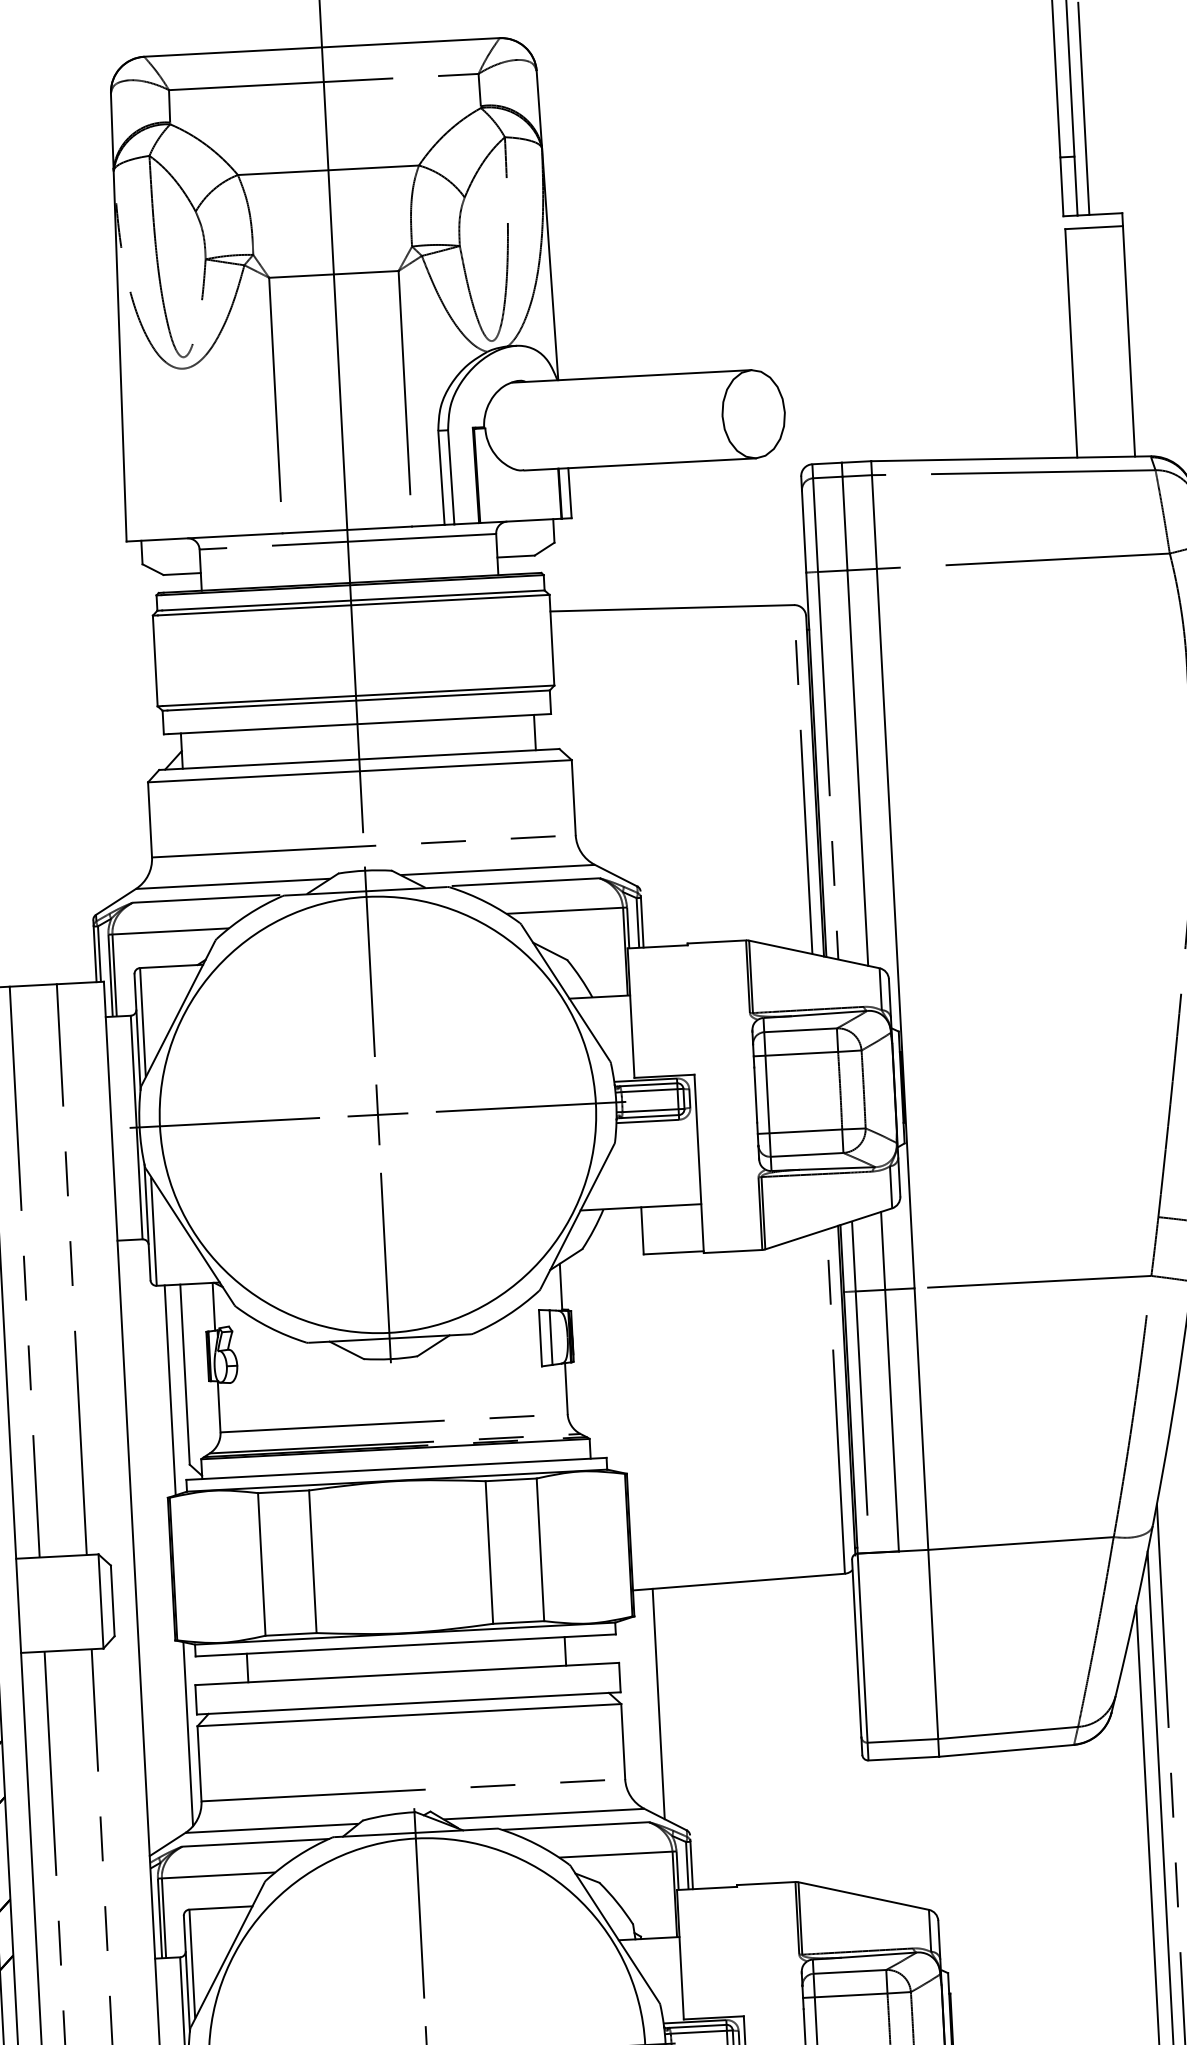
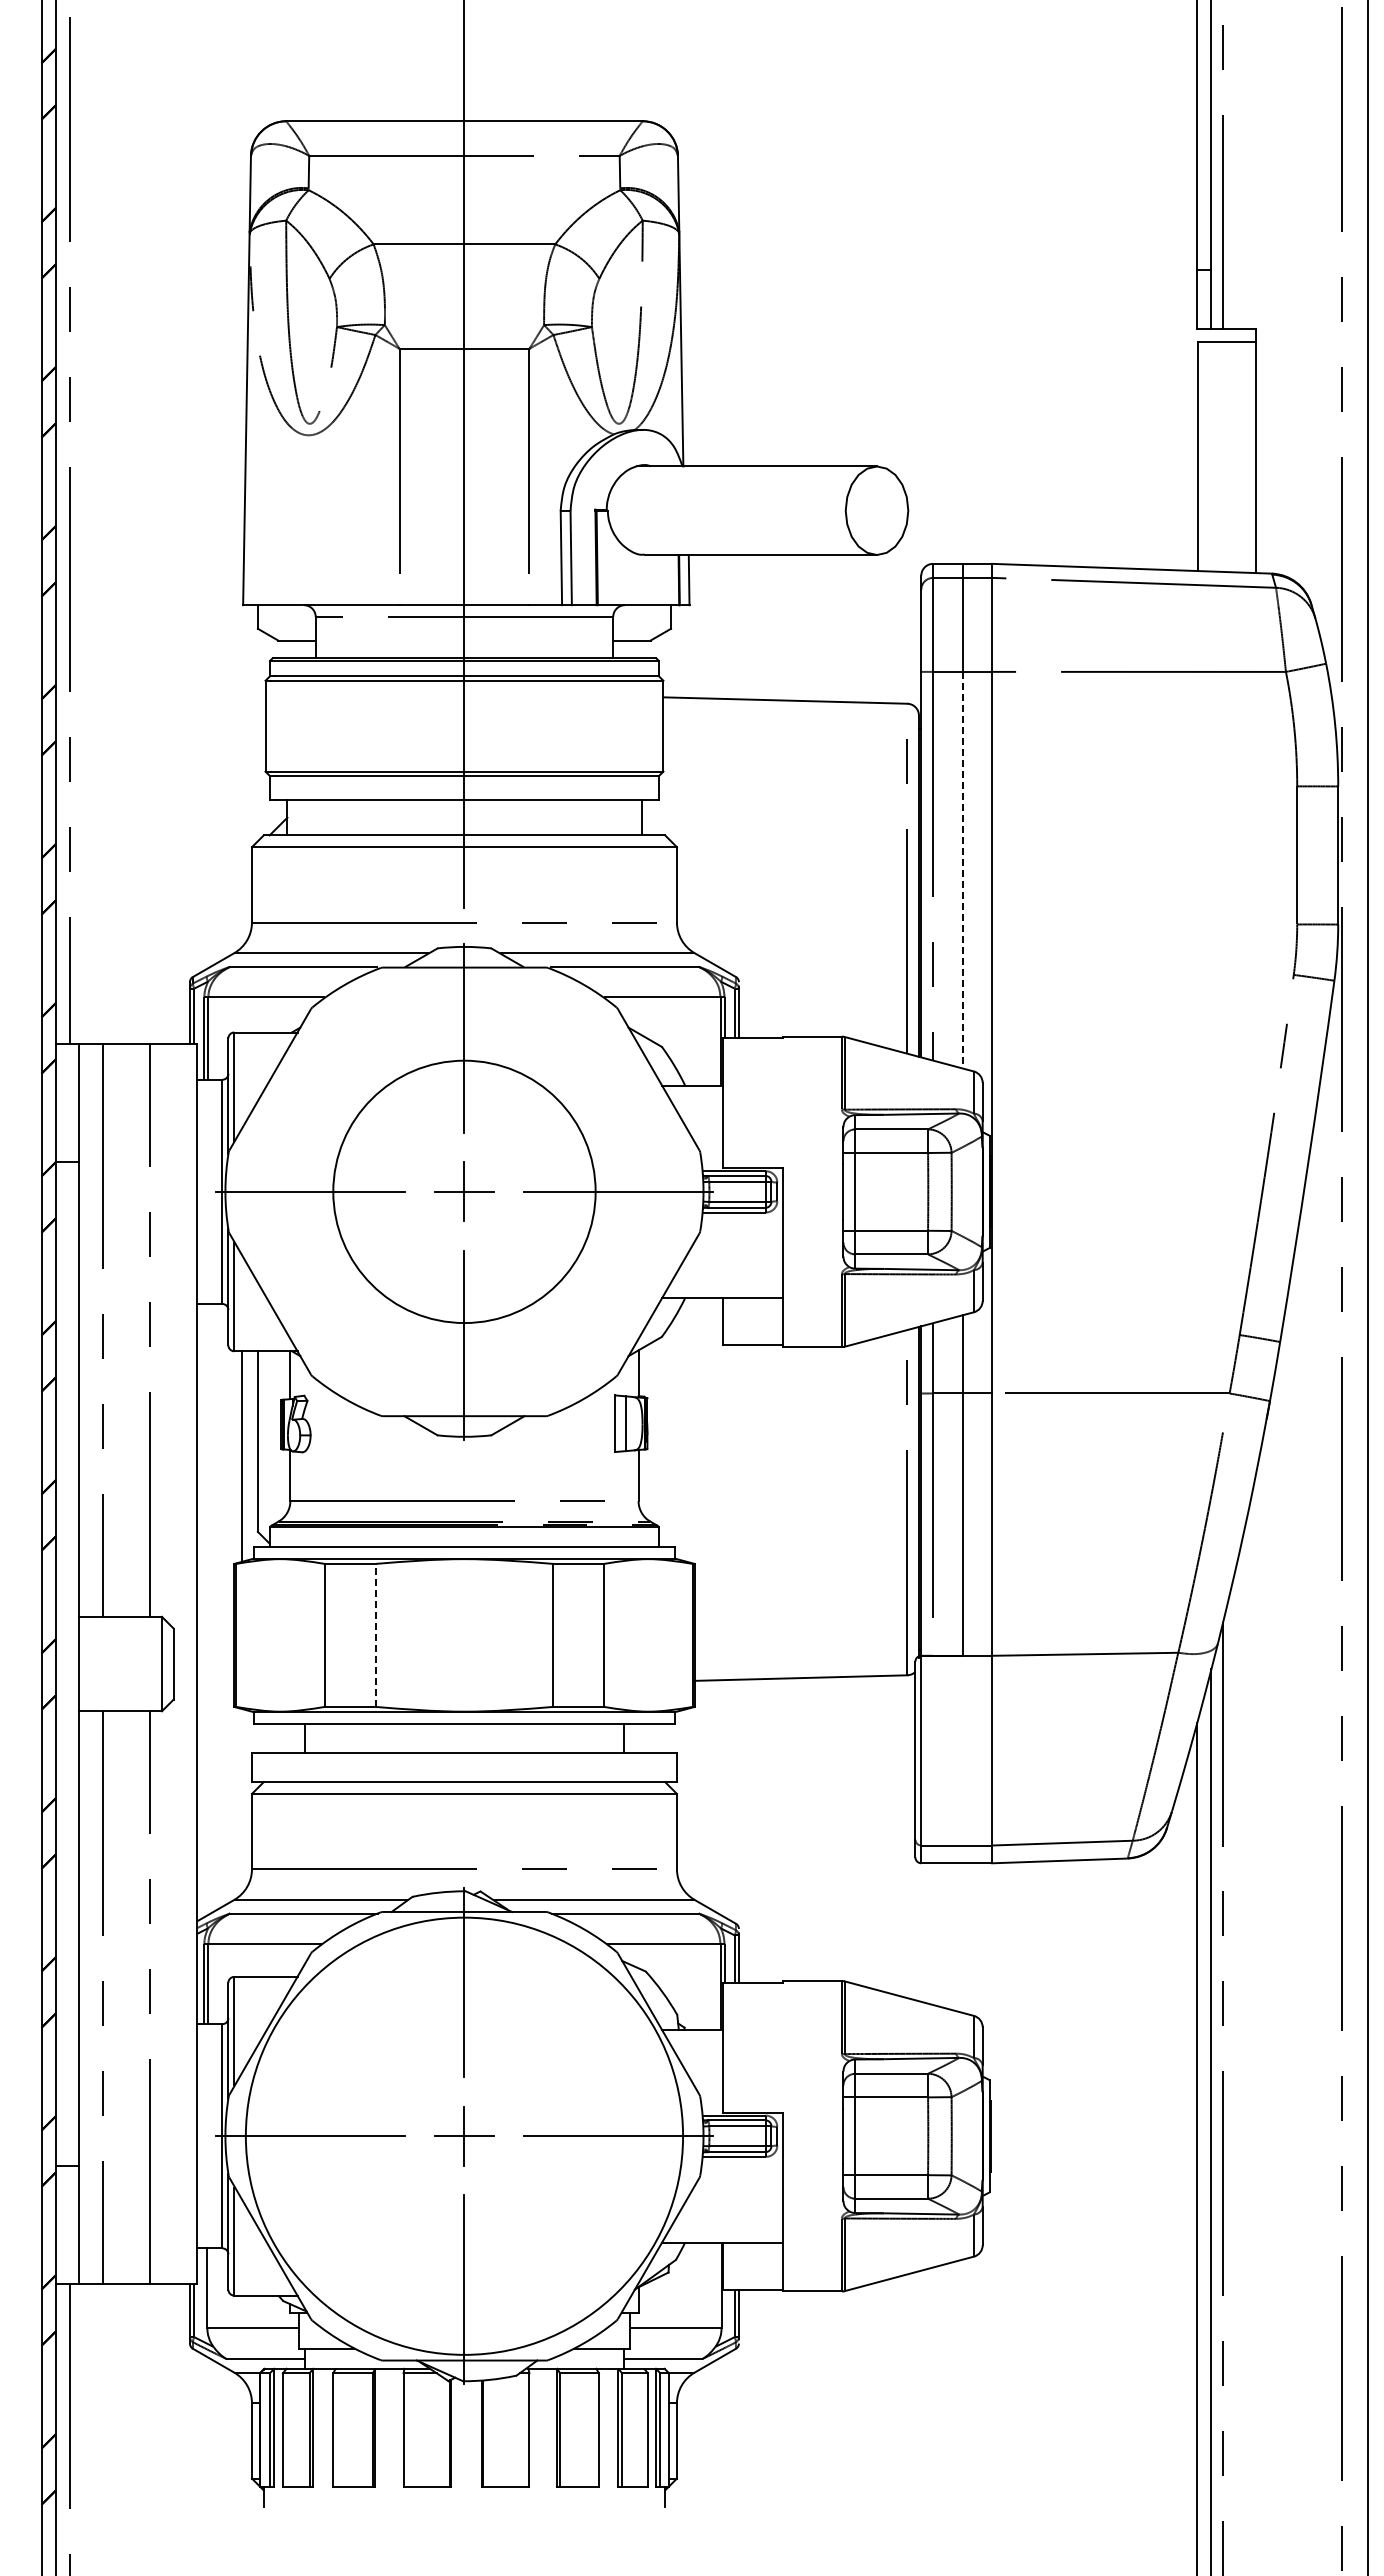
line: (857, 768) -> (962, 870), solid -> dashed
circle: (377, 1114) -> (464, 1191), size x0.6
line: (312, 1561) -> (375, 1635), solid -> dashed
line: (658, 1703) -> (714, 1795), removed
line: (188, 1734) -> (242, 1801), removed

